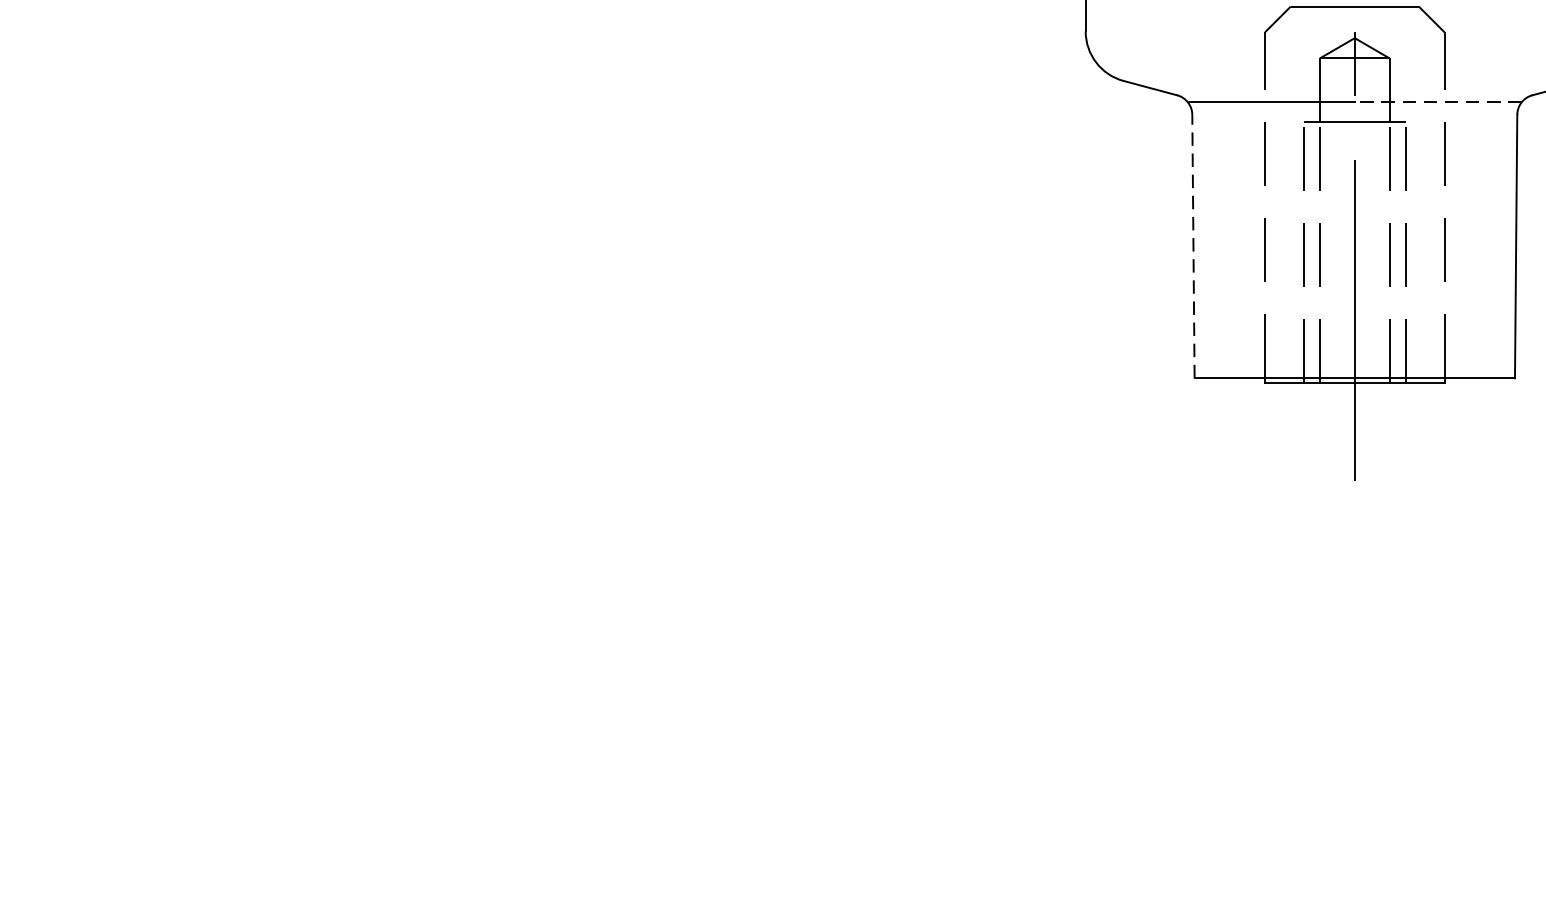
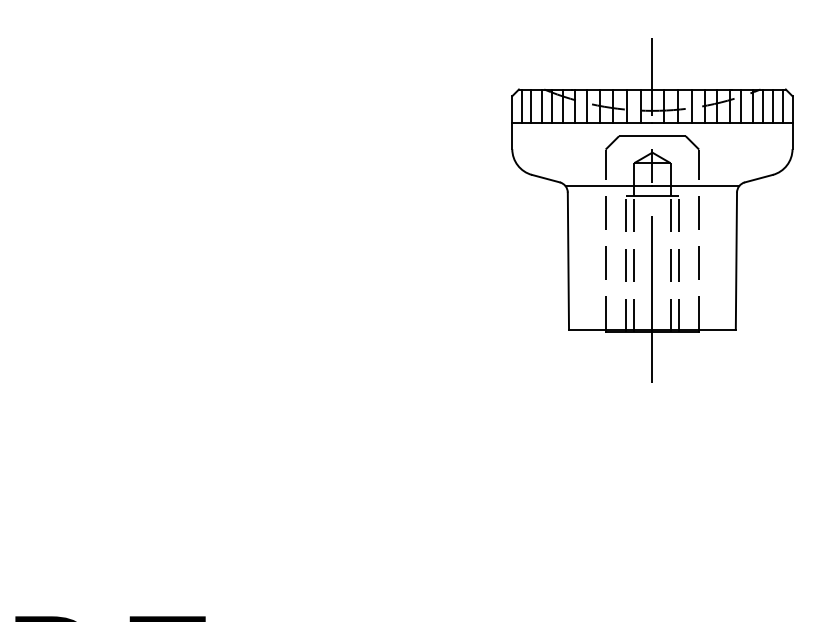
line: (1437, 103) -> (695, 186), dashed -> solid
line: (1193, 247) -> (568, 261), dashed -> solid

